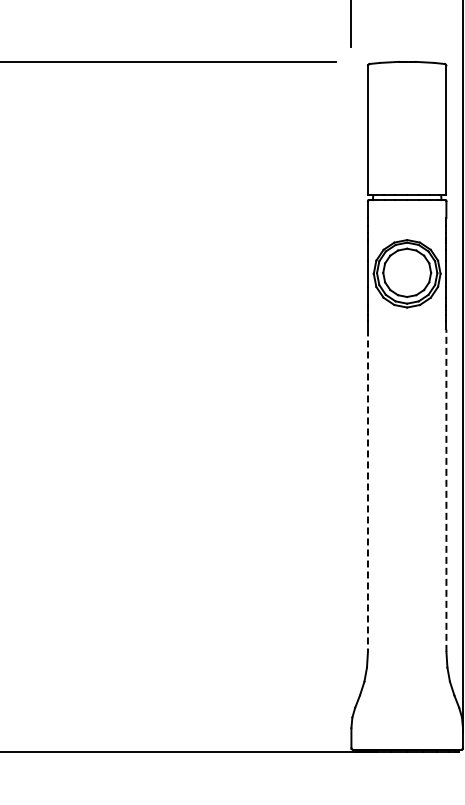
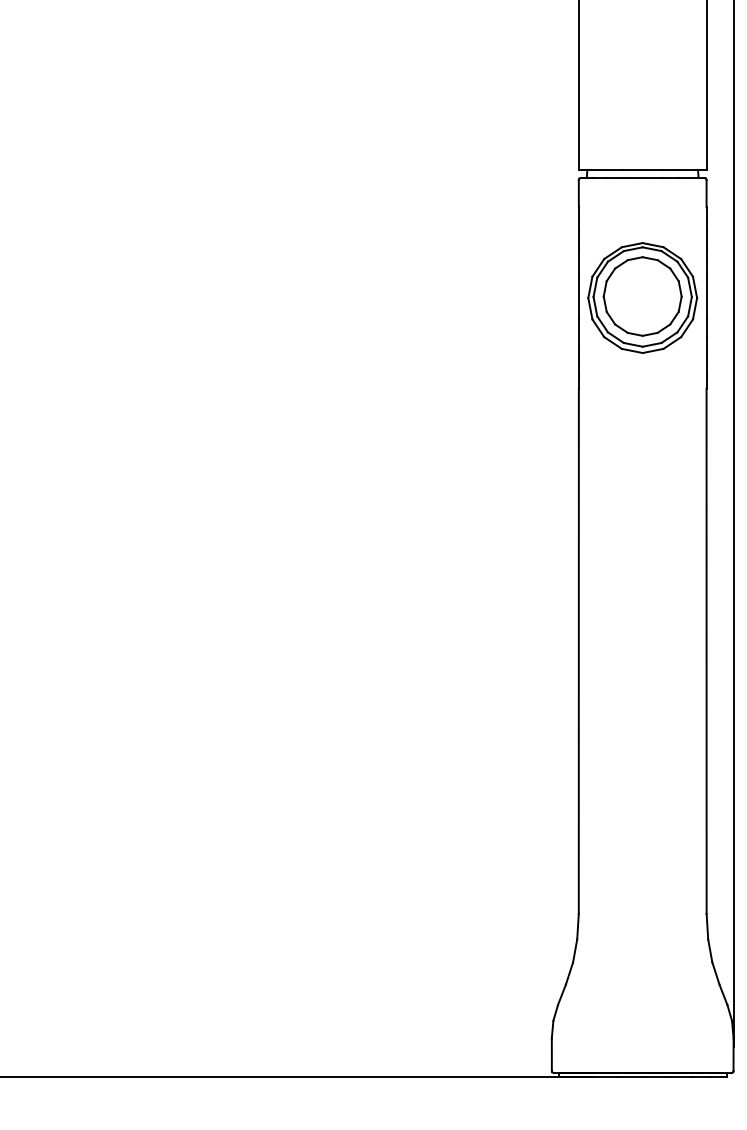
line: (446, 490) -> (706, 651), dashed -> solid
line: (367, 491) -> (578, 652), dashed -> solid

